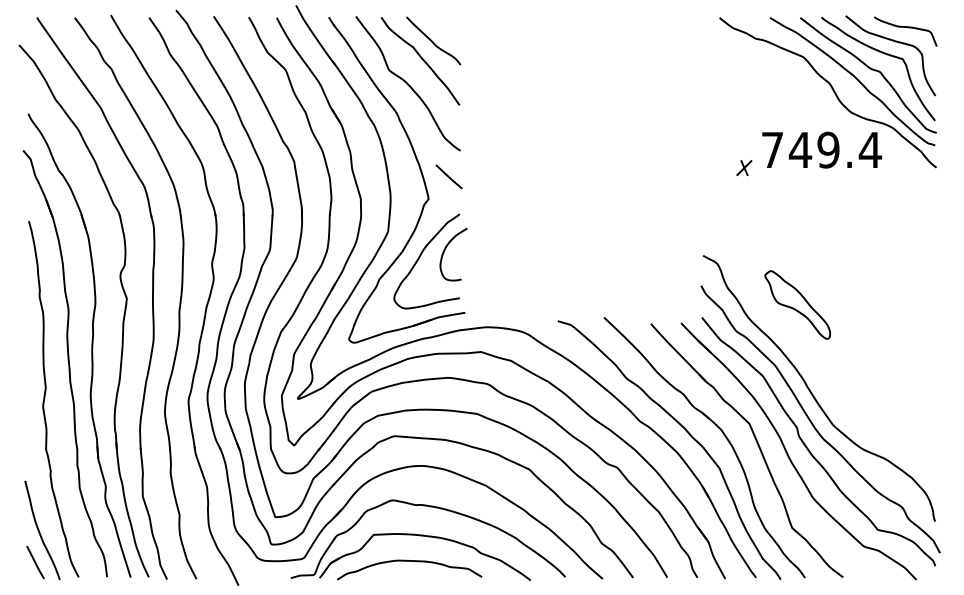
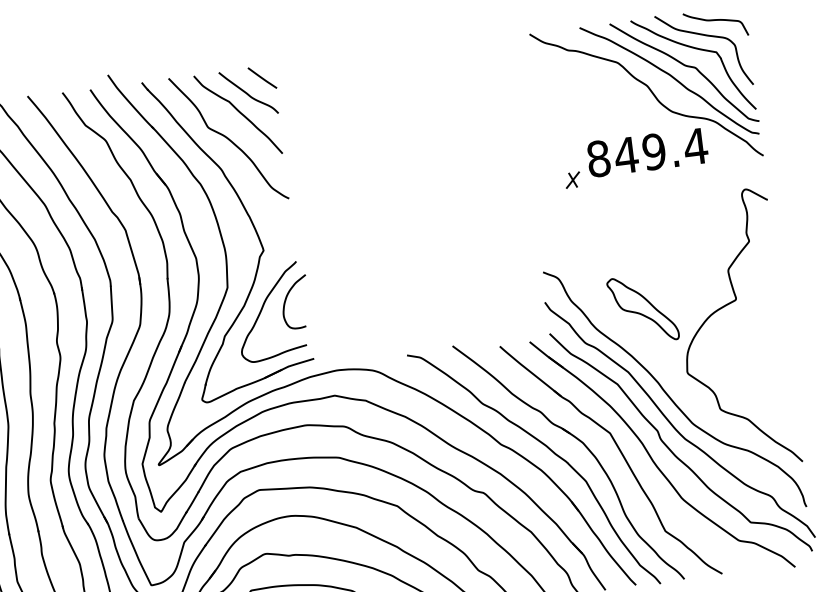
text: (772, 149) -> (598, 158), 749.4 -> 849.4
line: (448, 176) -> (261, 77), moved
curve: (876, 314) -> (722, 308), added

